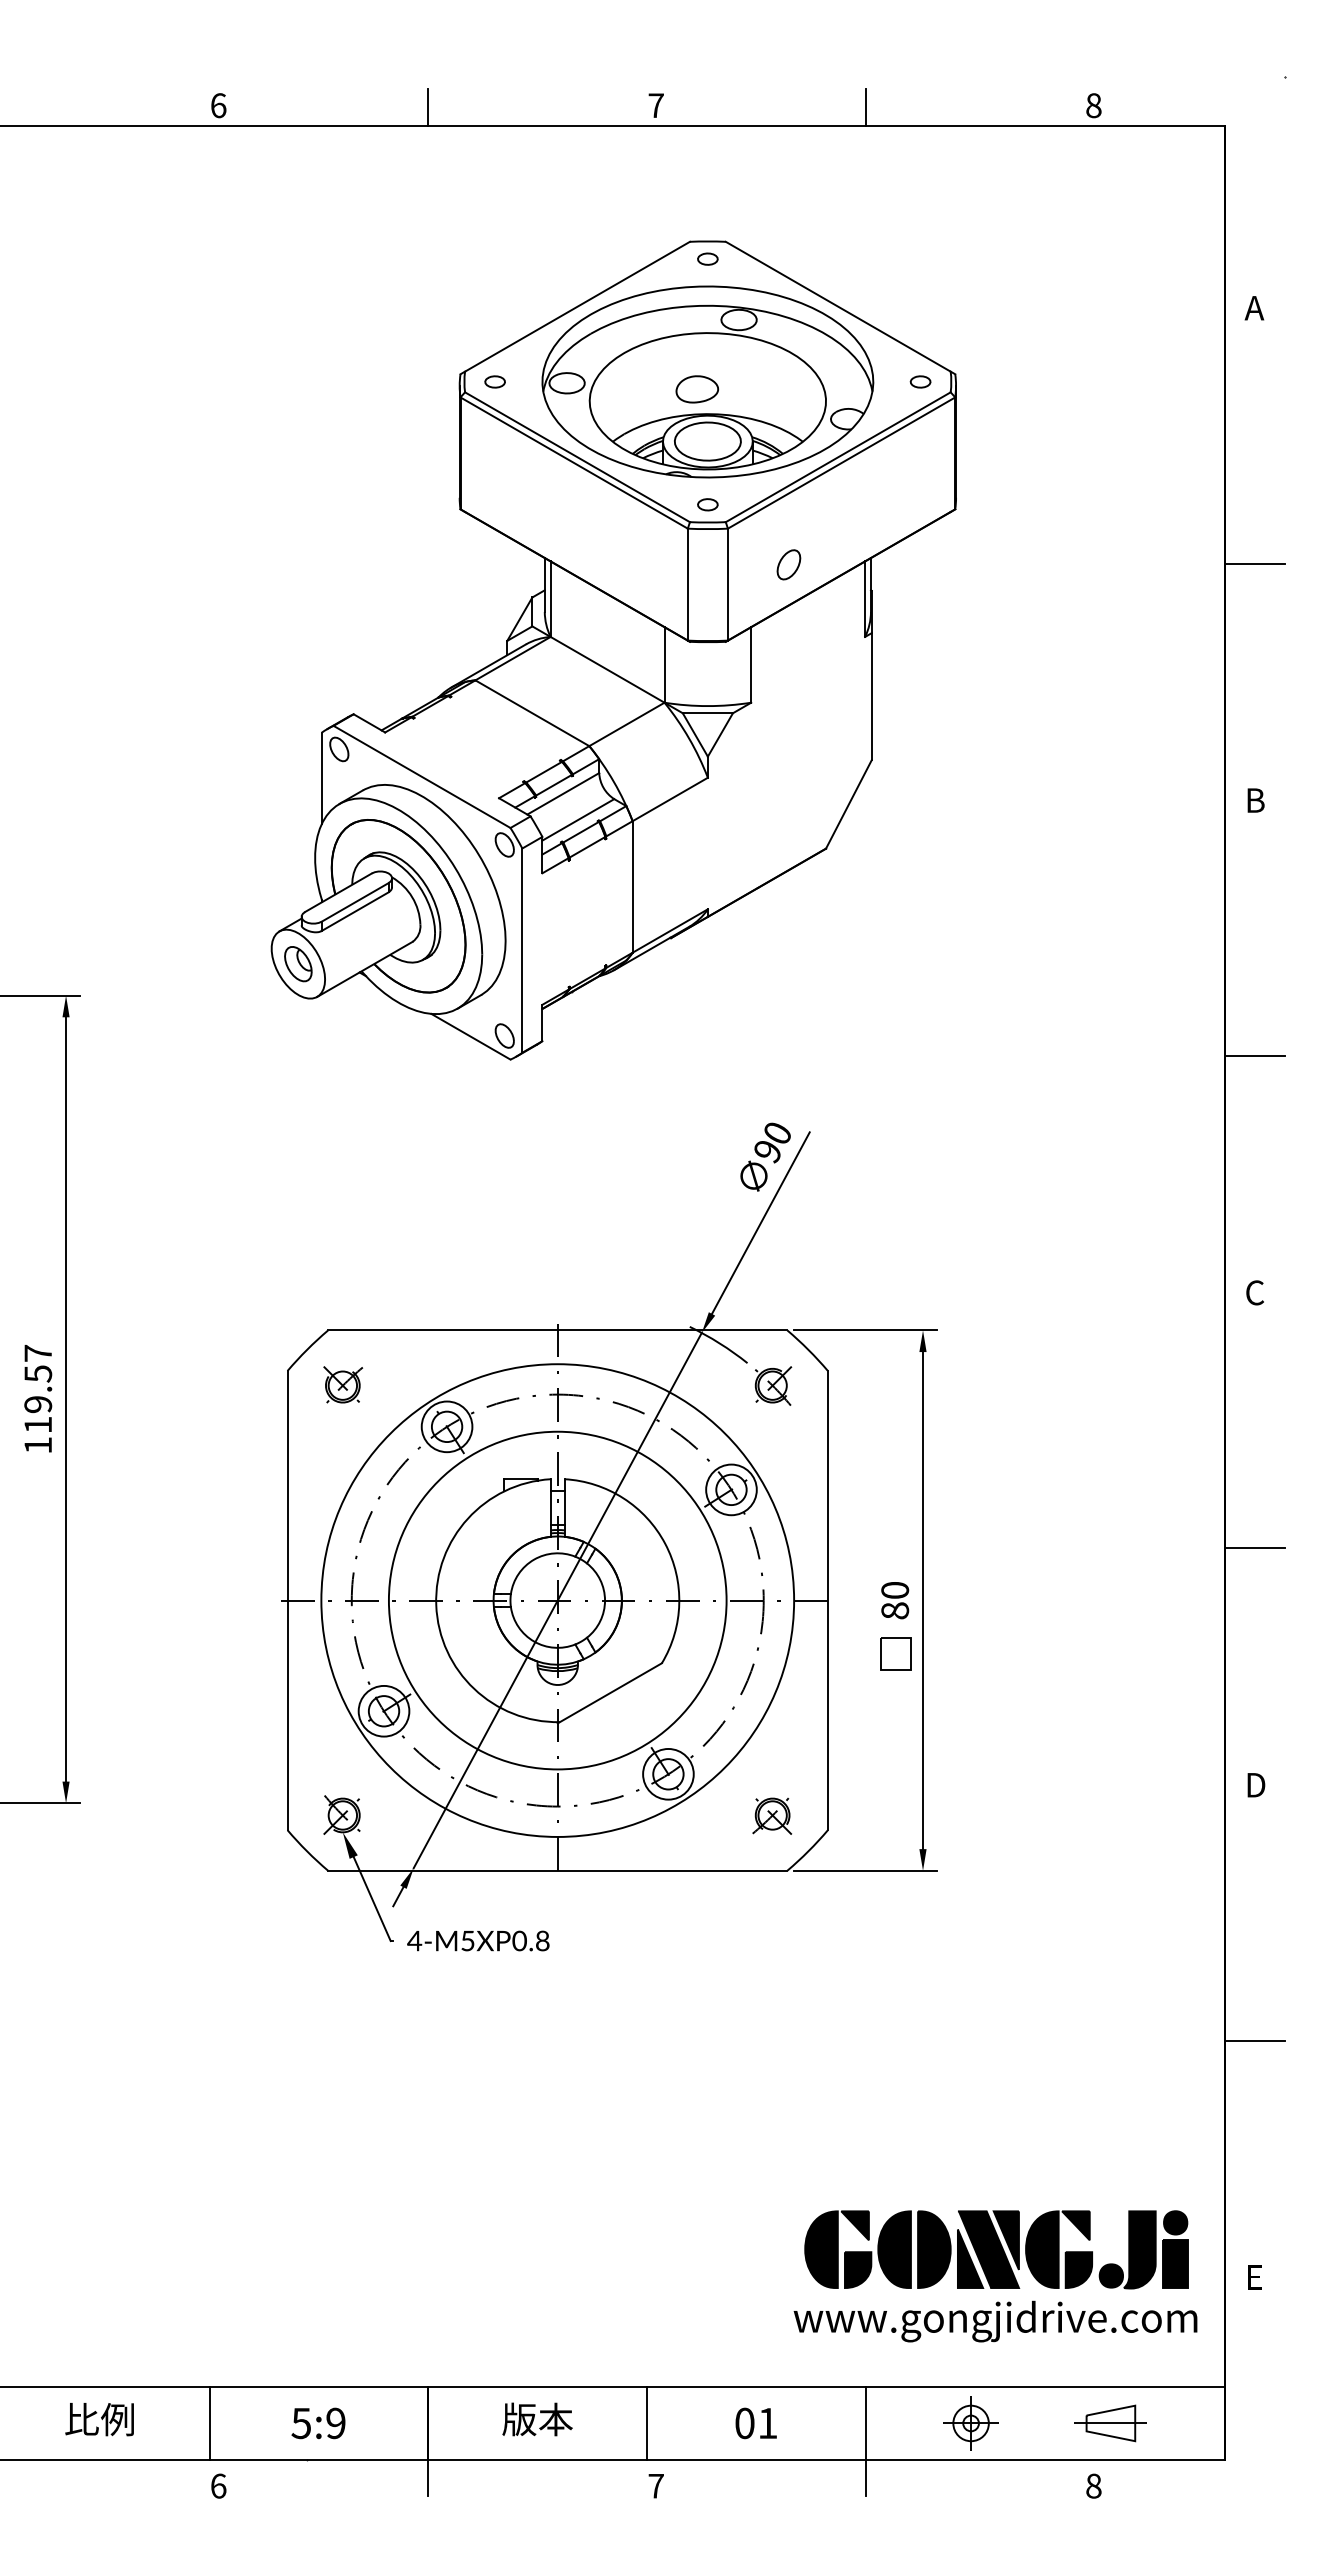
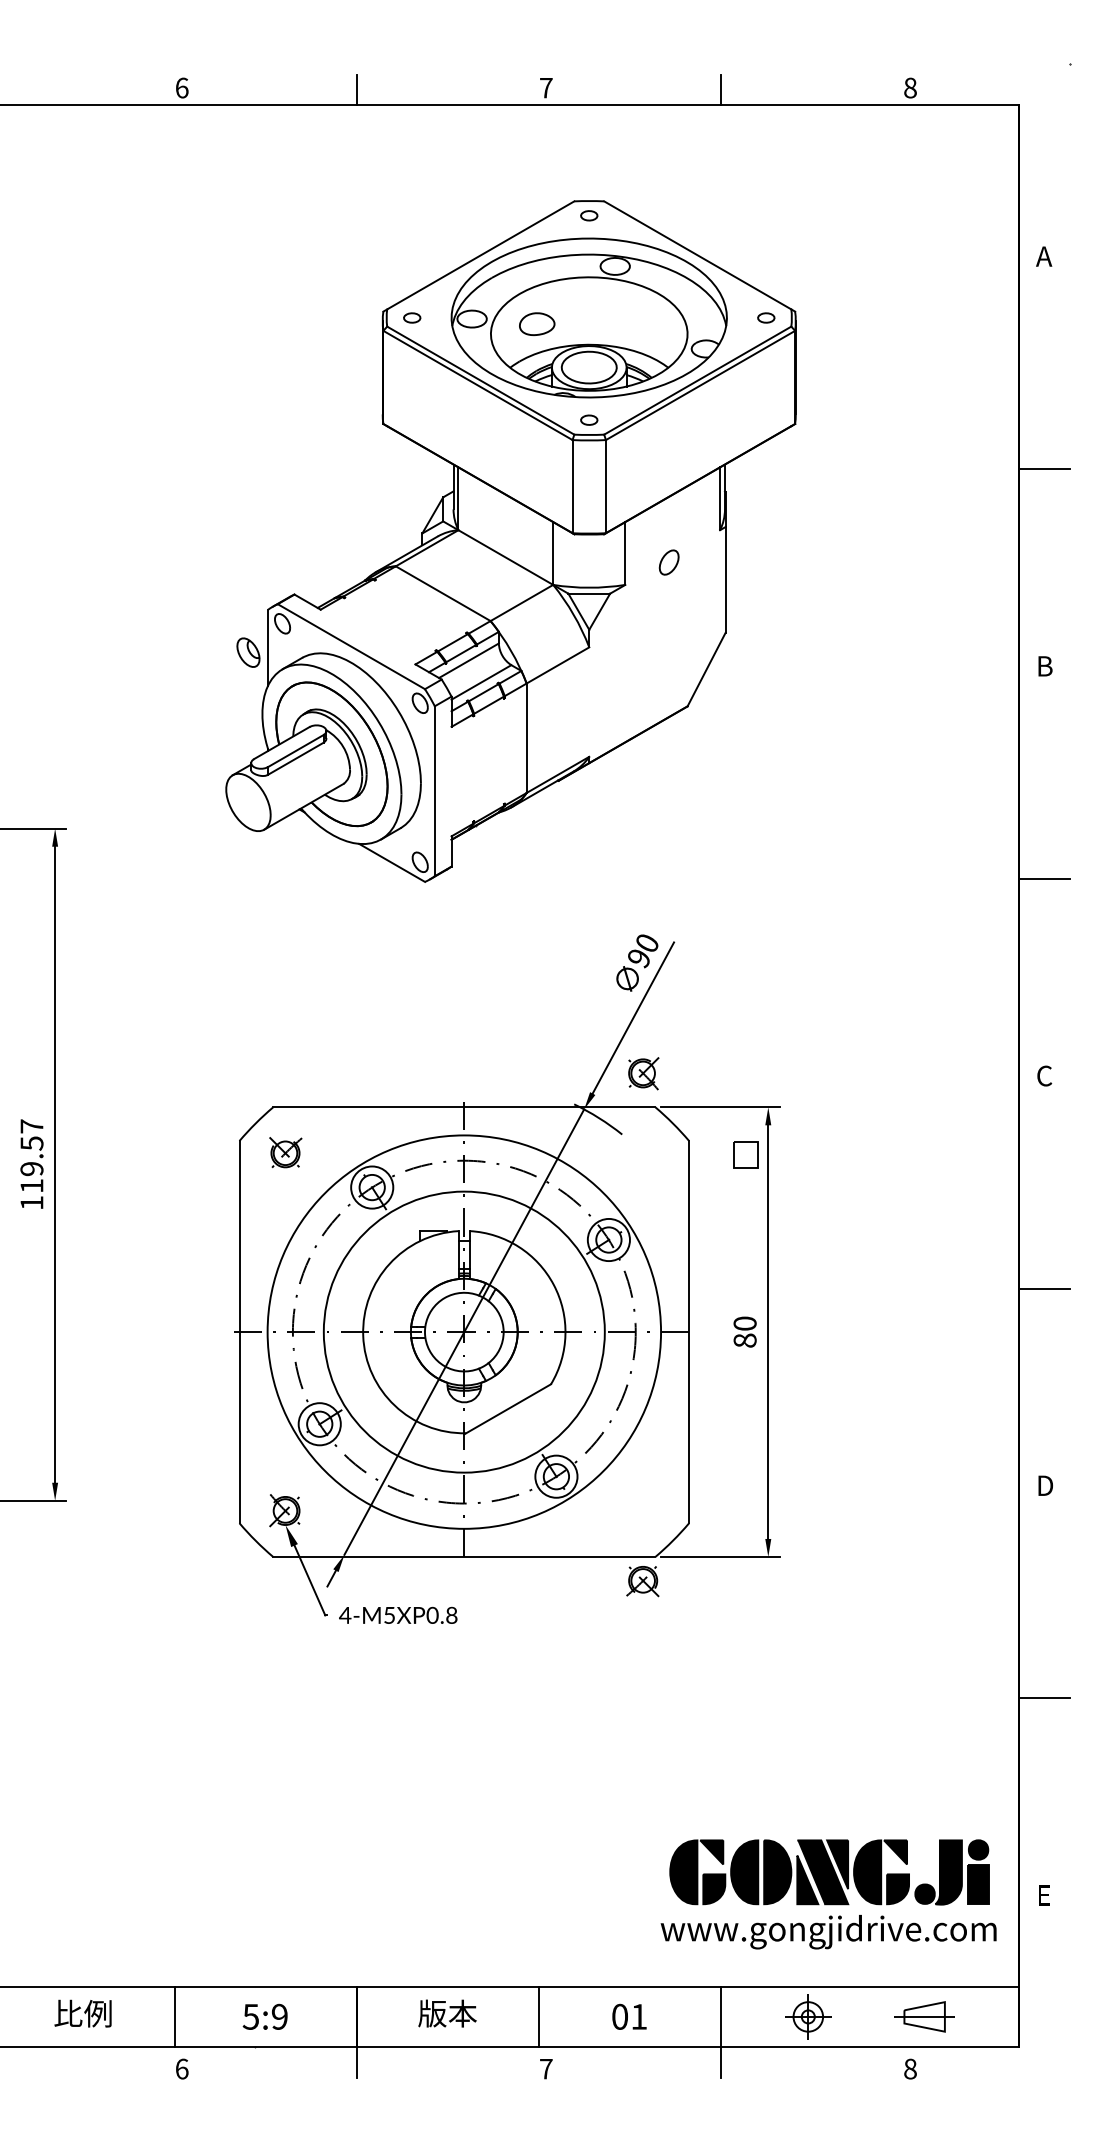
part: (697, 389) -> (537, 324), moved
part: (788, 564) -> (668, 562), moved
part: (298, 964) -> (248, 652), moved
part: (773, 1385) -> (643, 1073), moved
part: (895, 1653) -> (745, 1154), moved
part: (772, 1815) -> (643, 1580), moved

